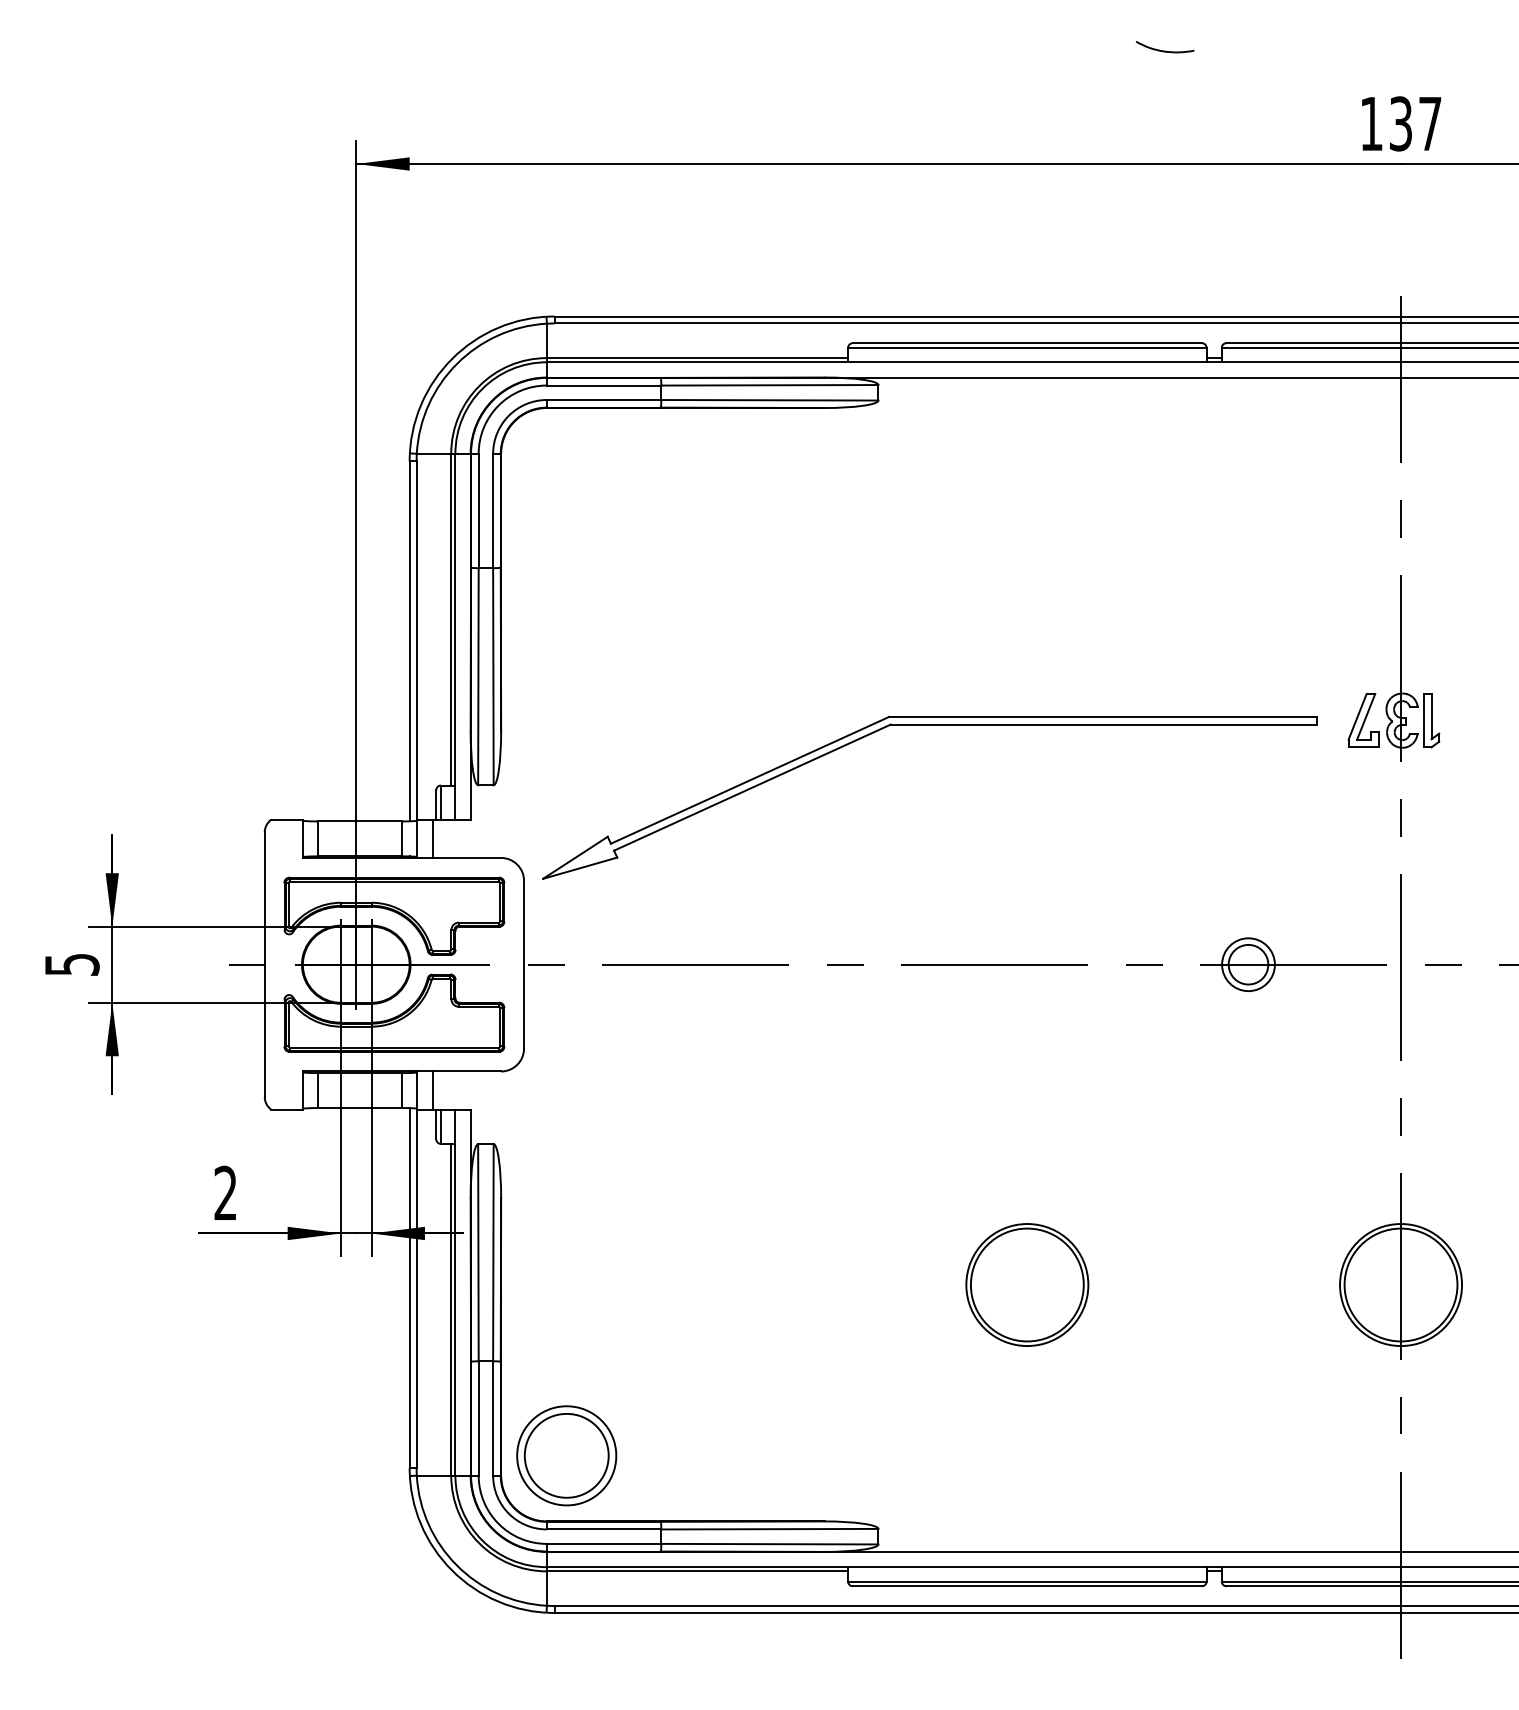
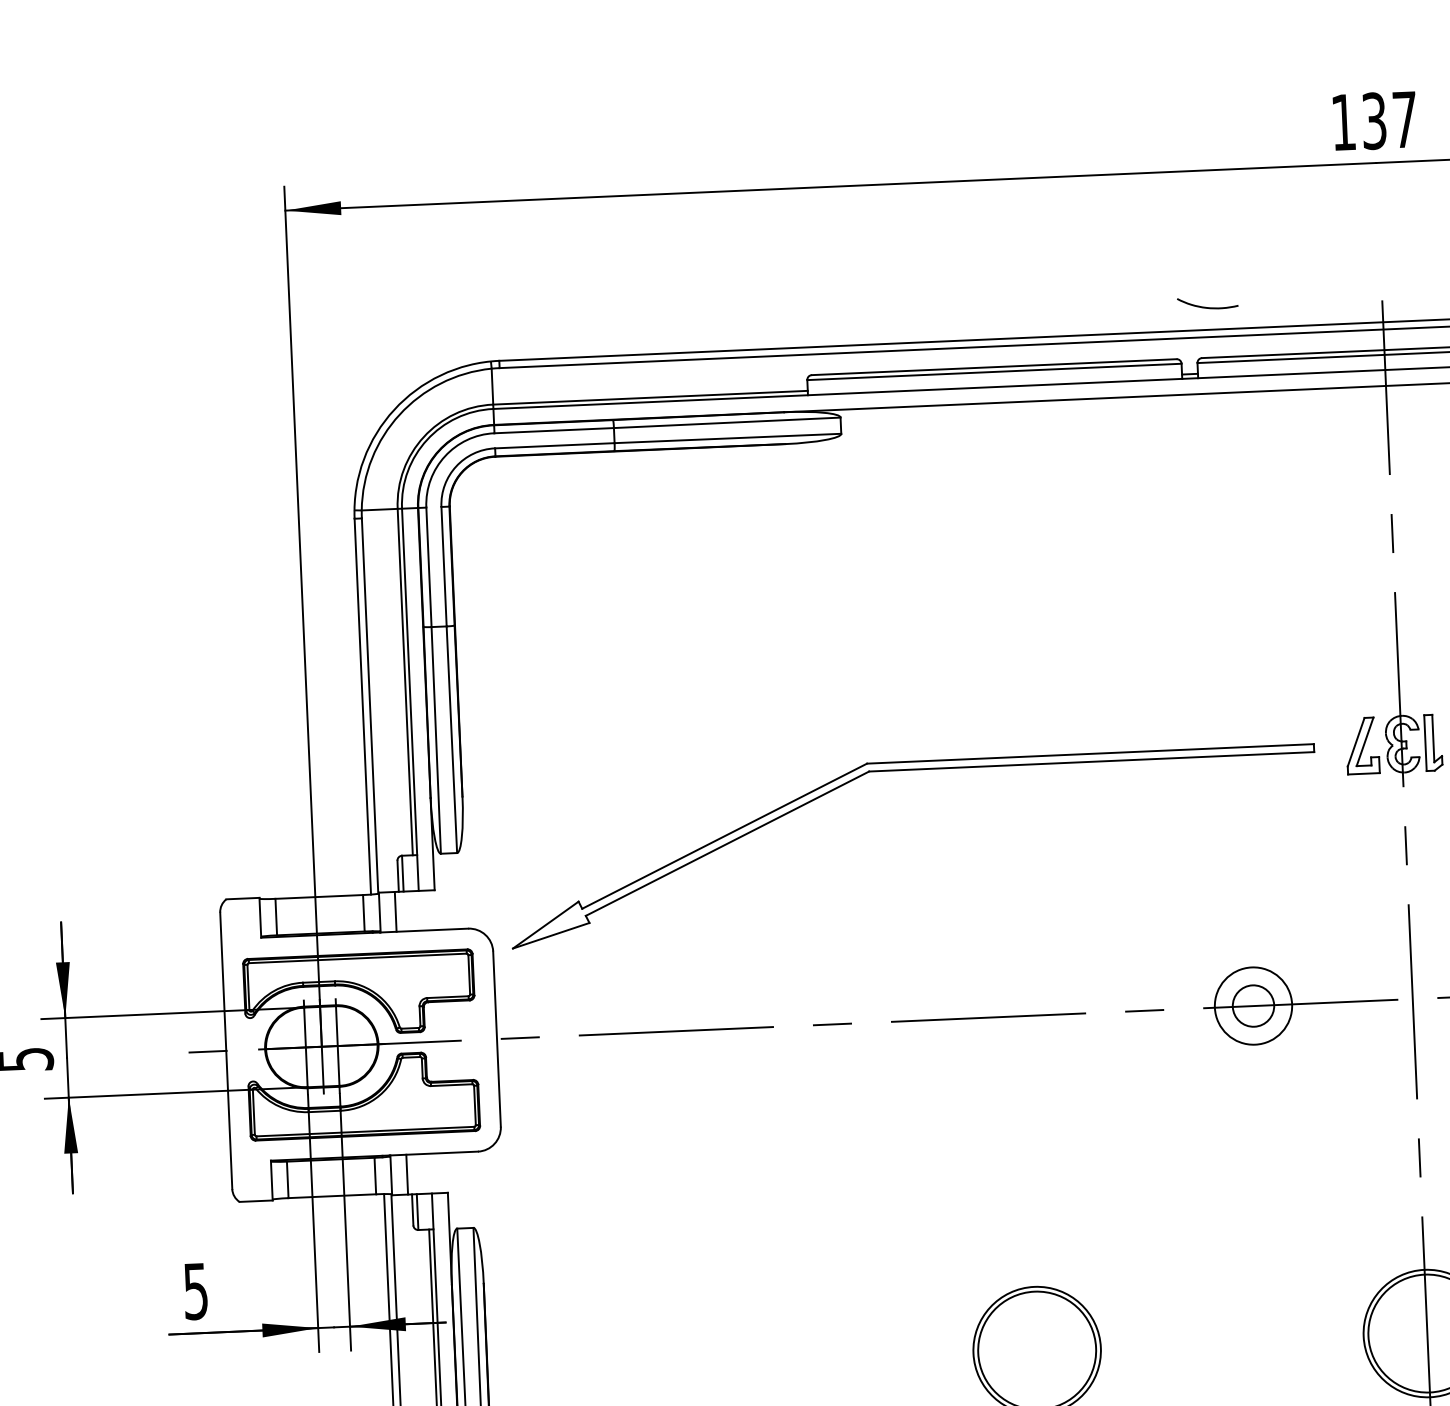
curve: (1164, 50) -> (1207, 306), moved
circle: (1248, 964) -> (1253, 1005), size x1.4
text: (225, 1192) -> (195, 1290), 2 -> 5

